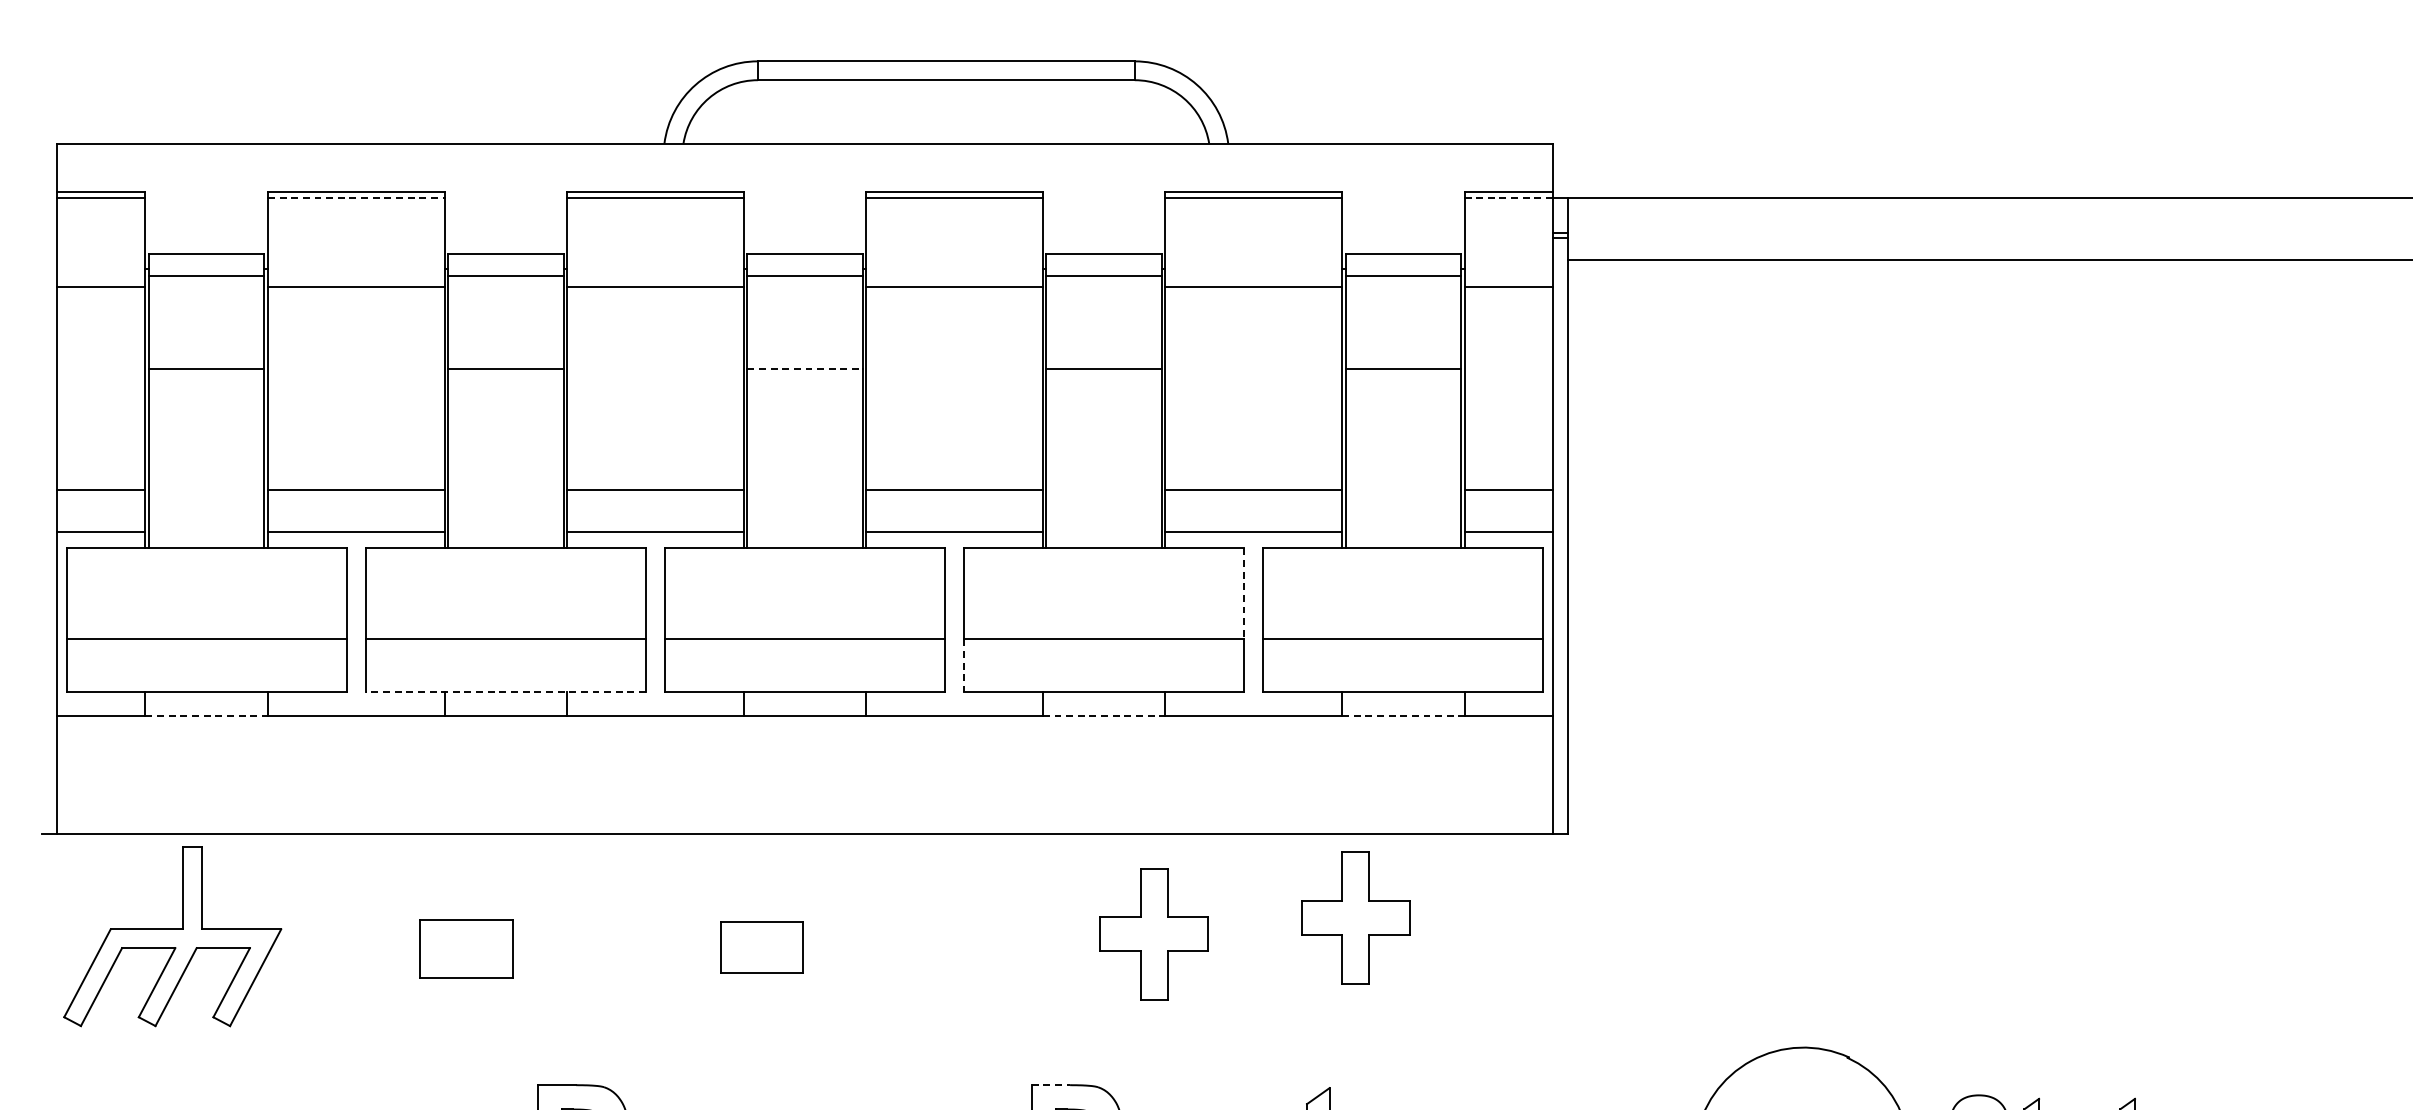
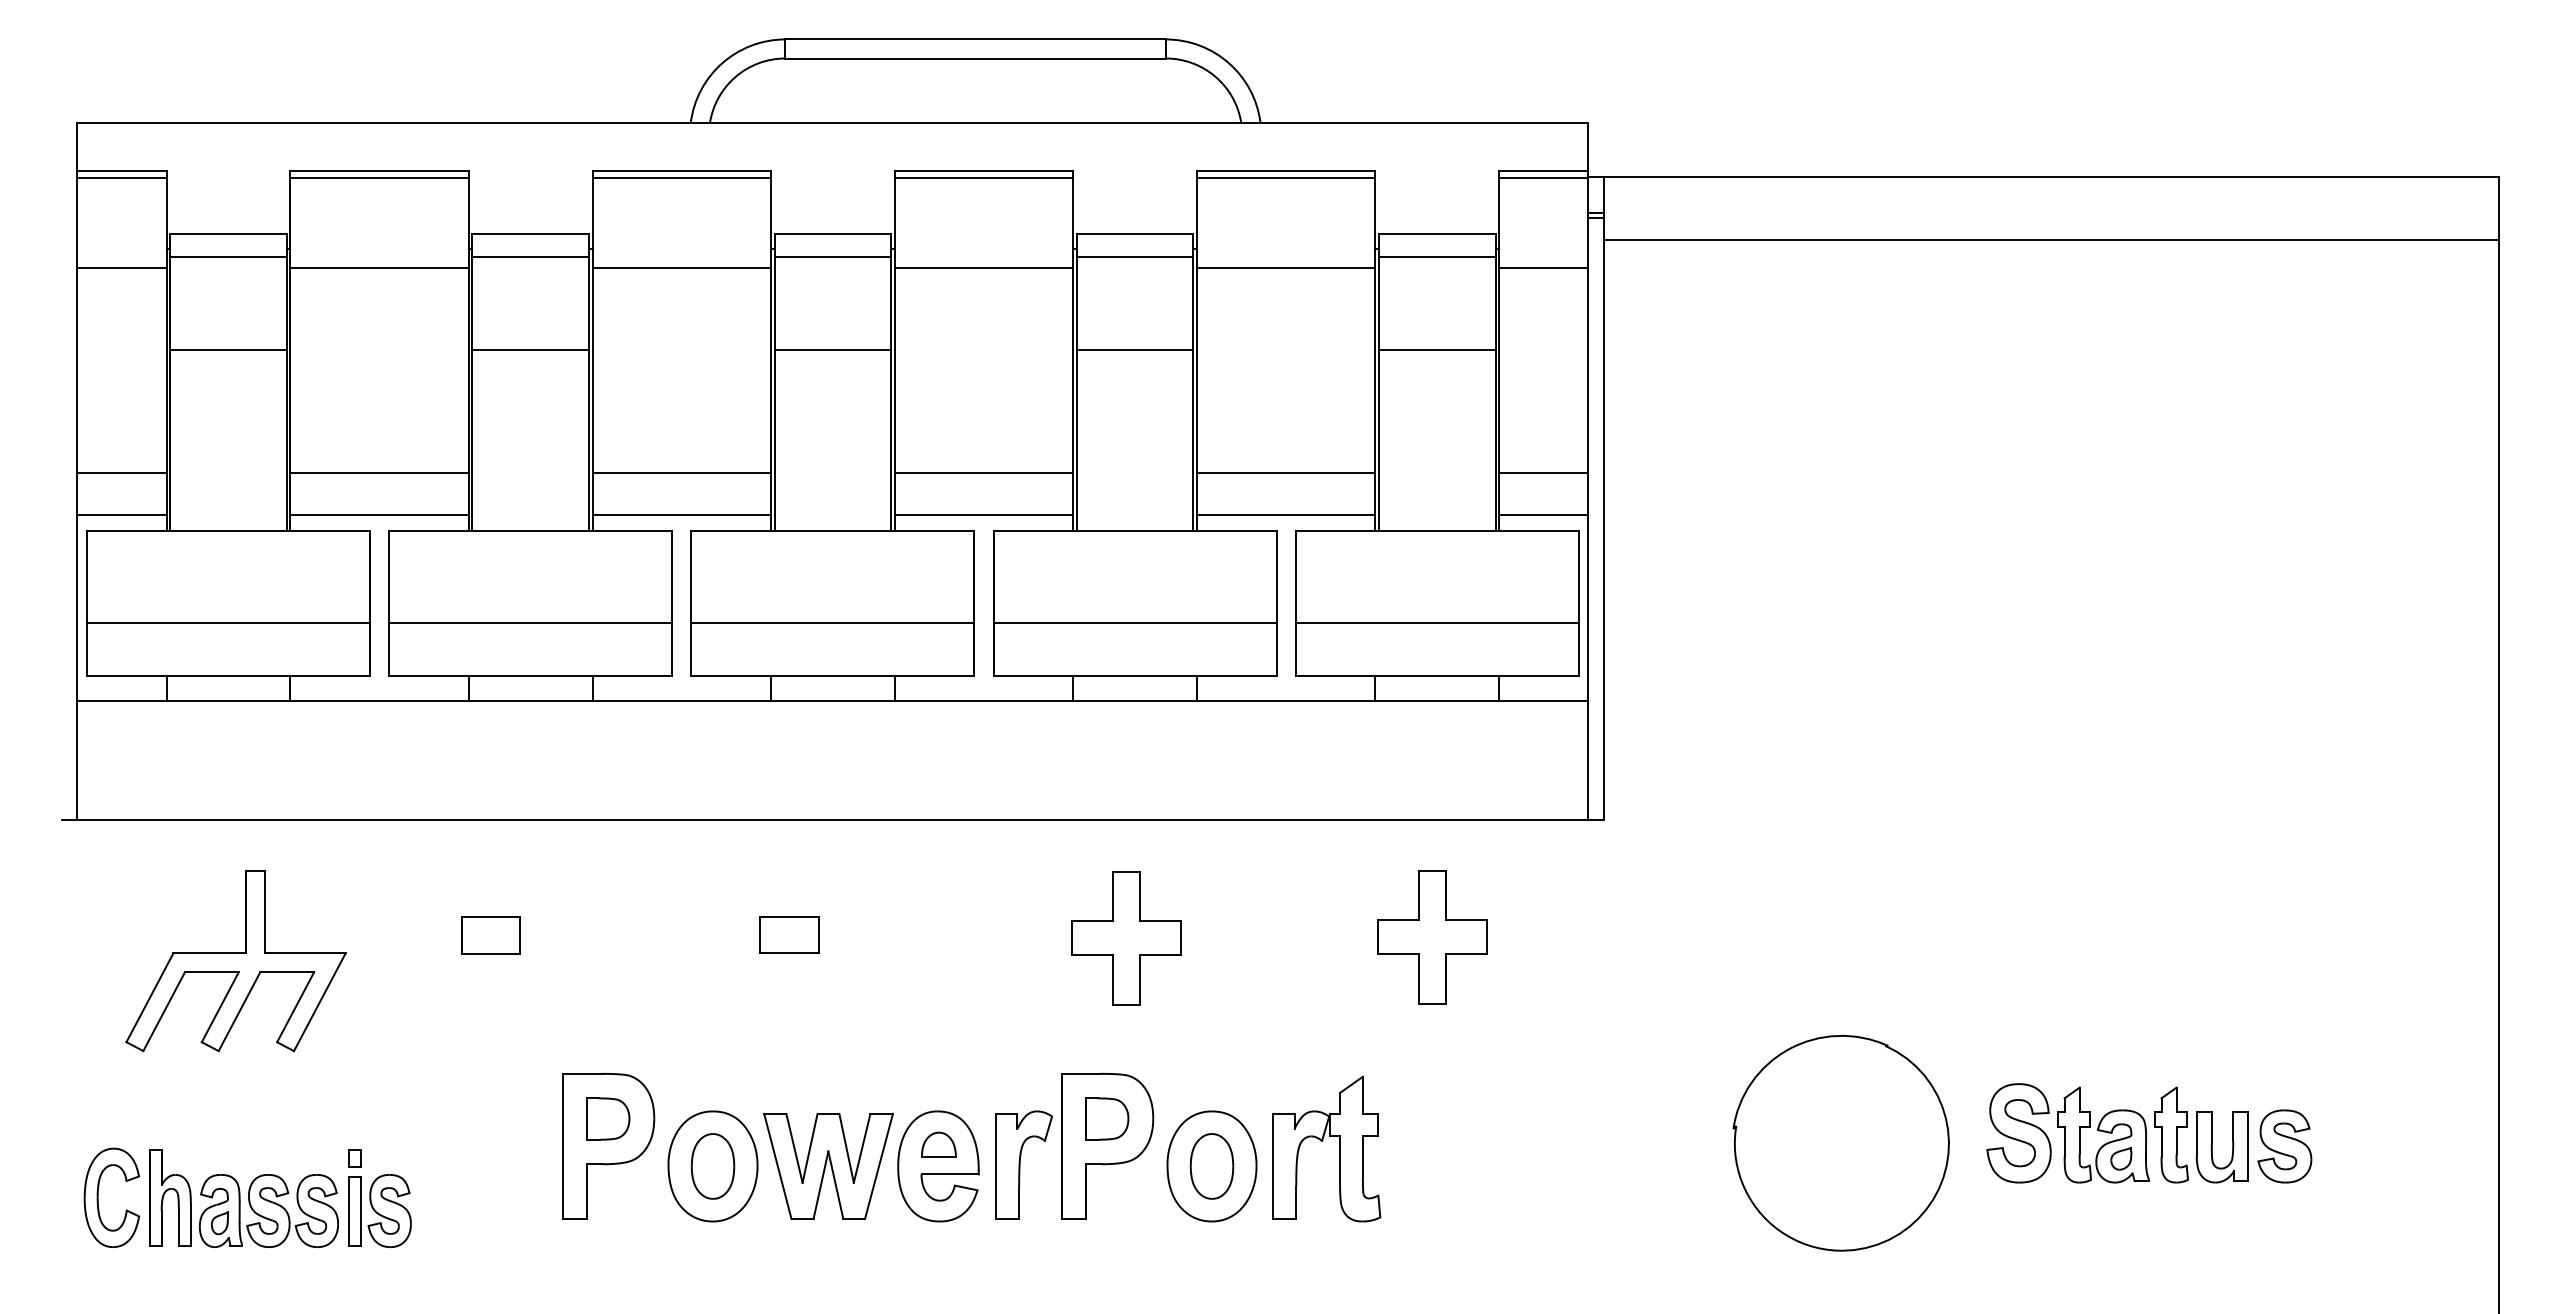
line: (357, 197) -> (380, 177), dashed -> solid
line: (1508, 197) -> (1543, 177), dashed -> solid
line: (805, 368) -> (833, 349), dashed -> solid
line: (1244, 593) -> (1276, 577), dashed -> solid
line: (964, 666) -> (993, 650), dashed -> solid
line: (505, 691) -> (530, 676), dashed -> solid
line: (206, 716) -> (228, 701), dashed -> solid
line: (1104, 716) -> (1135, 701), dashed -> solid
line: (1403, 716) -> (1437, 701), dashed -> solid
part: (1355, 918) -> (1432, 937), moved
part: (1154, 934) -> (1126, 938), moved
part: (172, 937) -> (235, 961), moved
part: (762, 947) -> (789, 934), size x0.71
part: (466, 948) -> (490, 935), size x0.62
line: (1051, 1084) -> (1081, 1073), dashed -> solid

